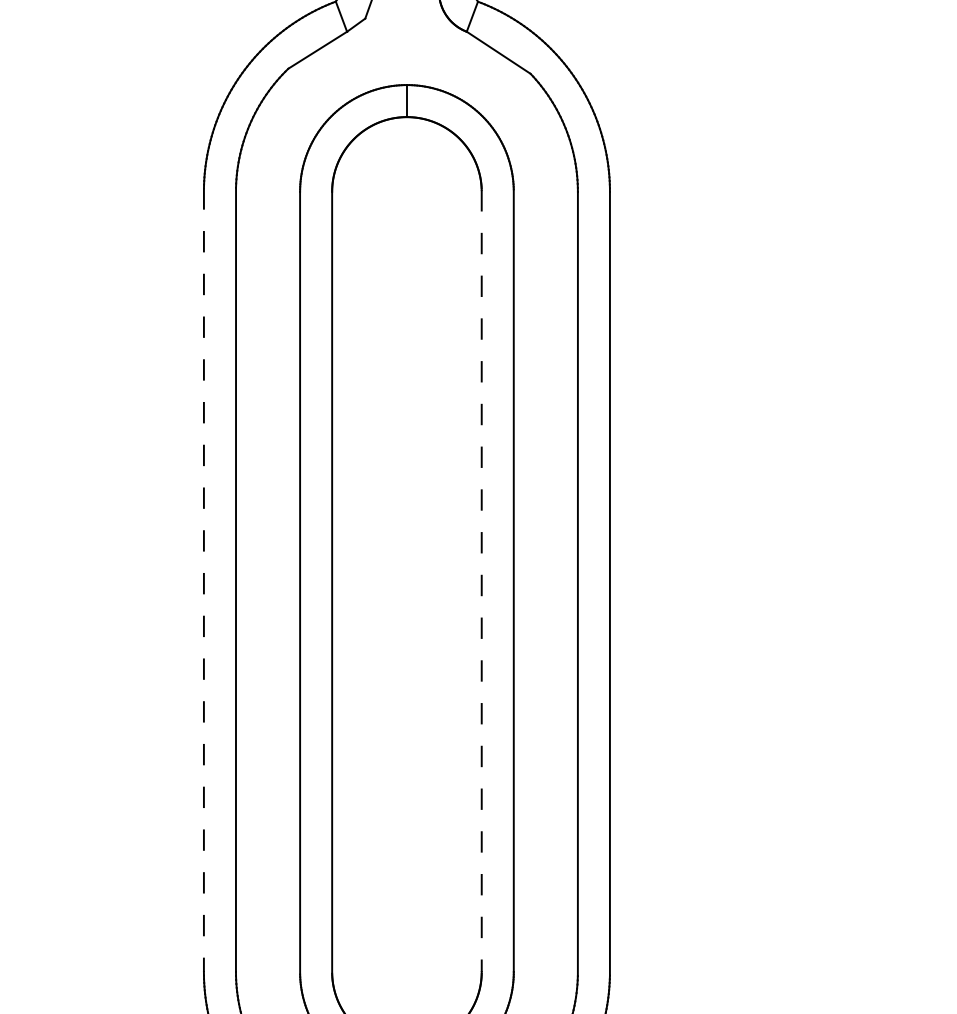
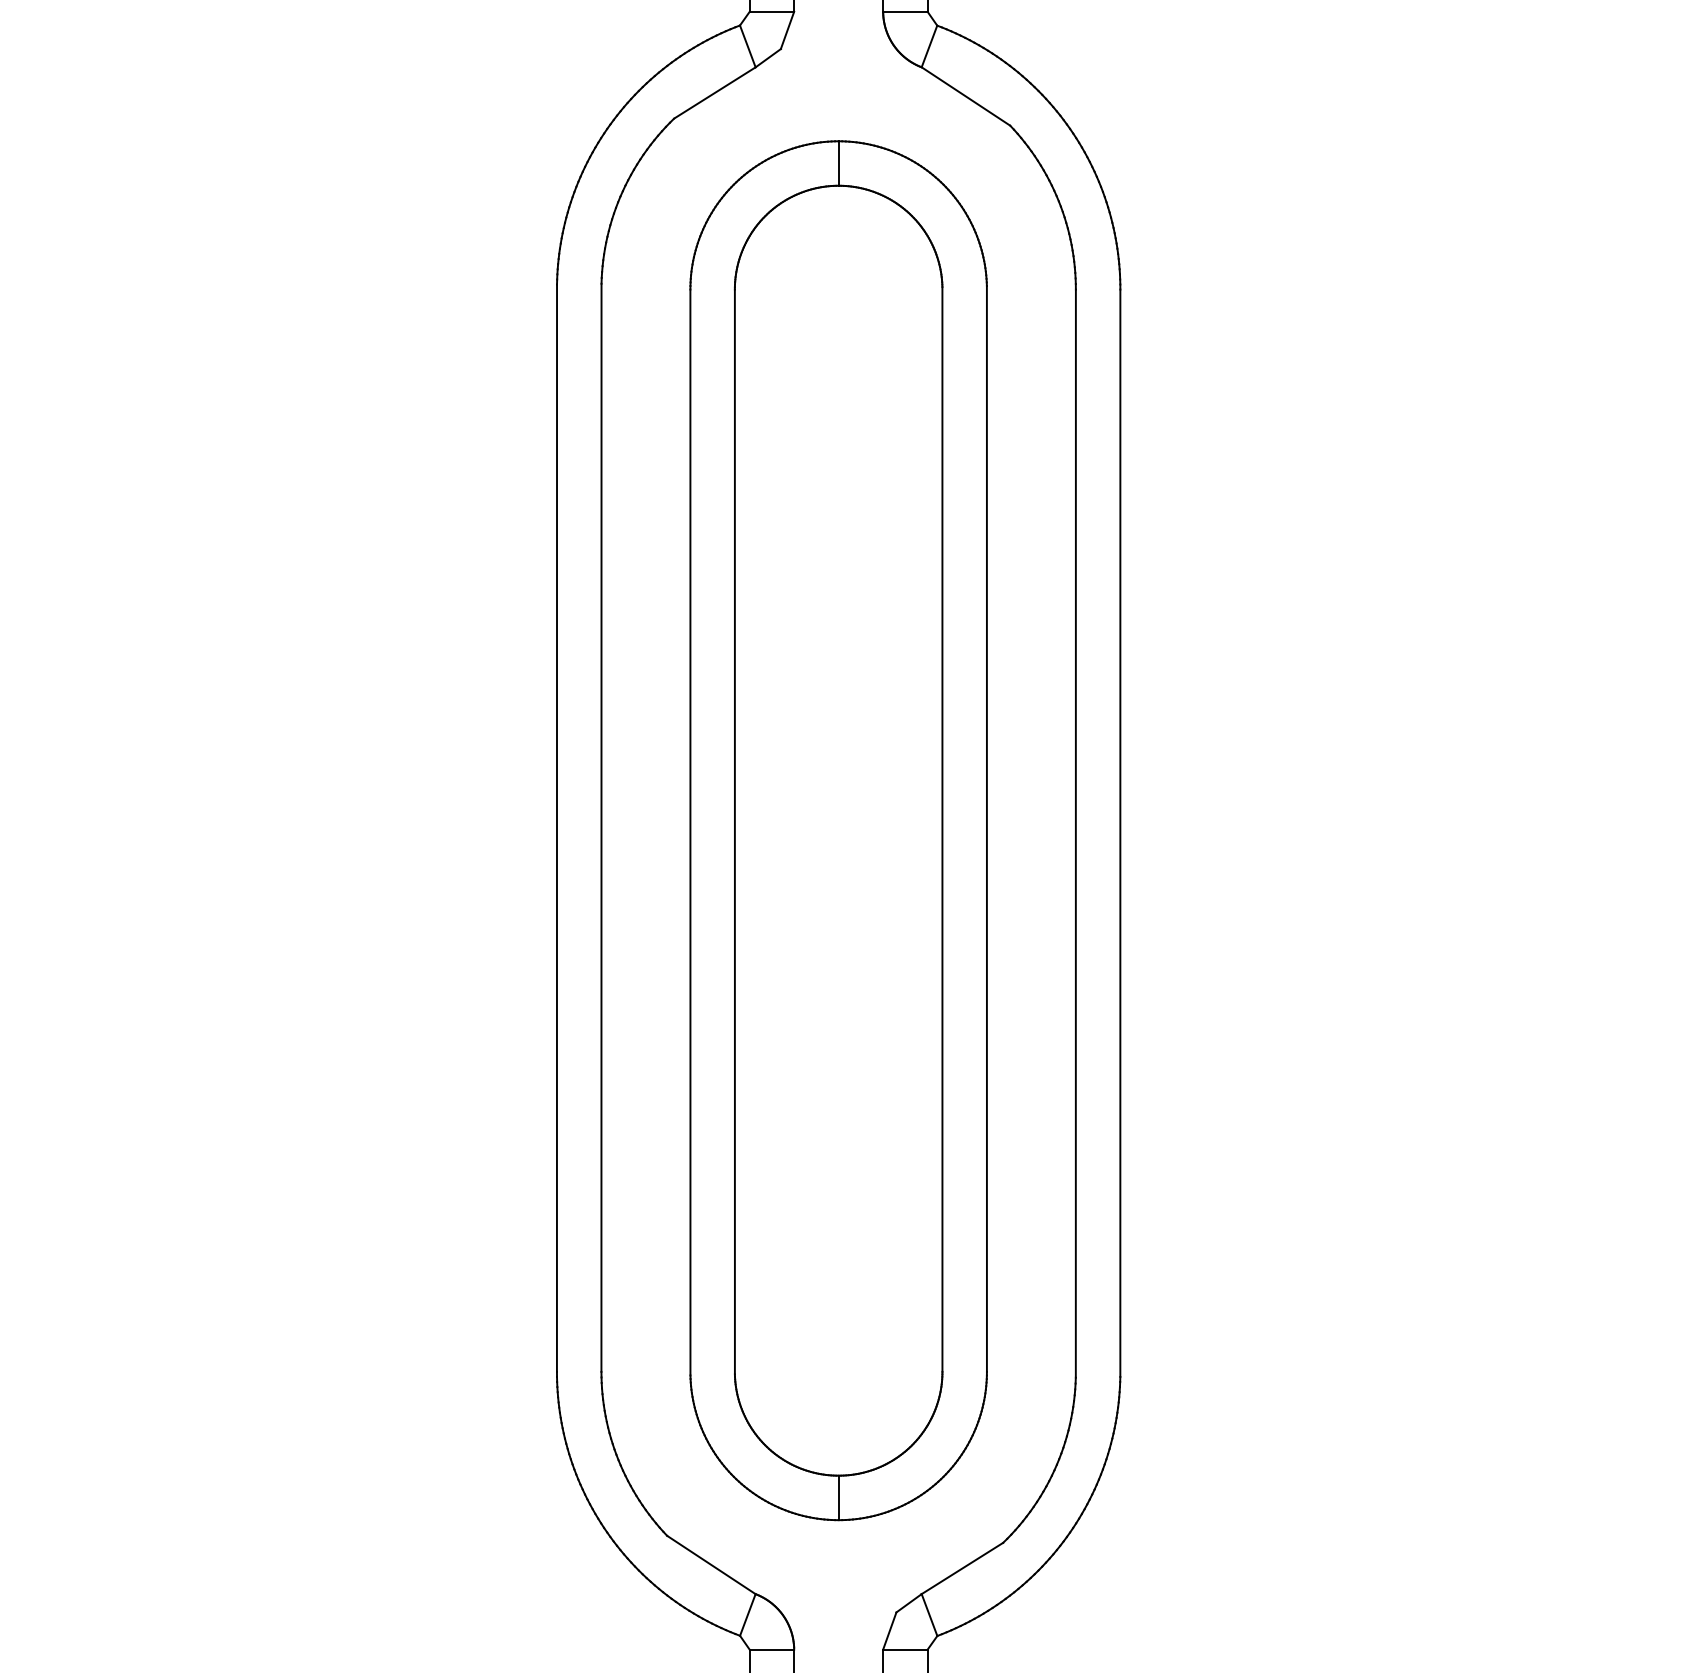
line: (203, 580) -> (556, 828), dashed -> solid
line: (481, 581) -> (942, 829), dashed -> solid

